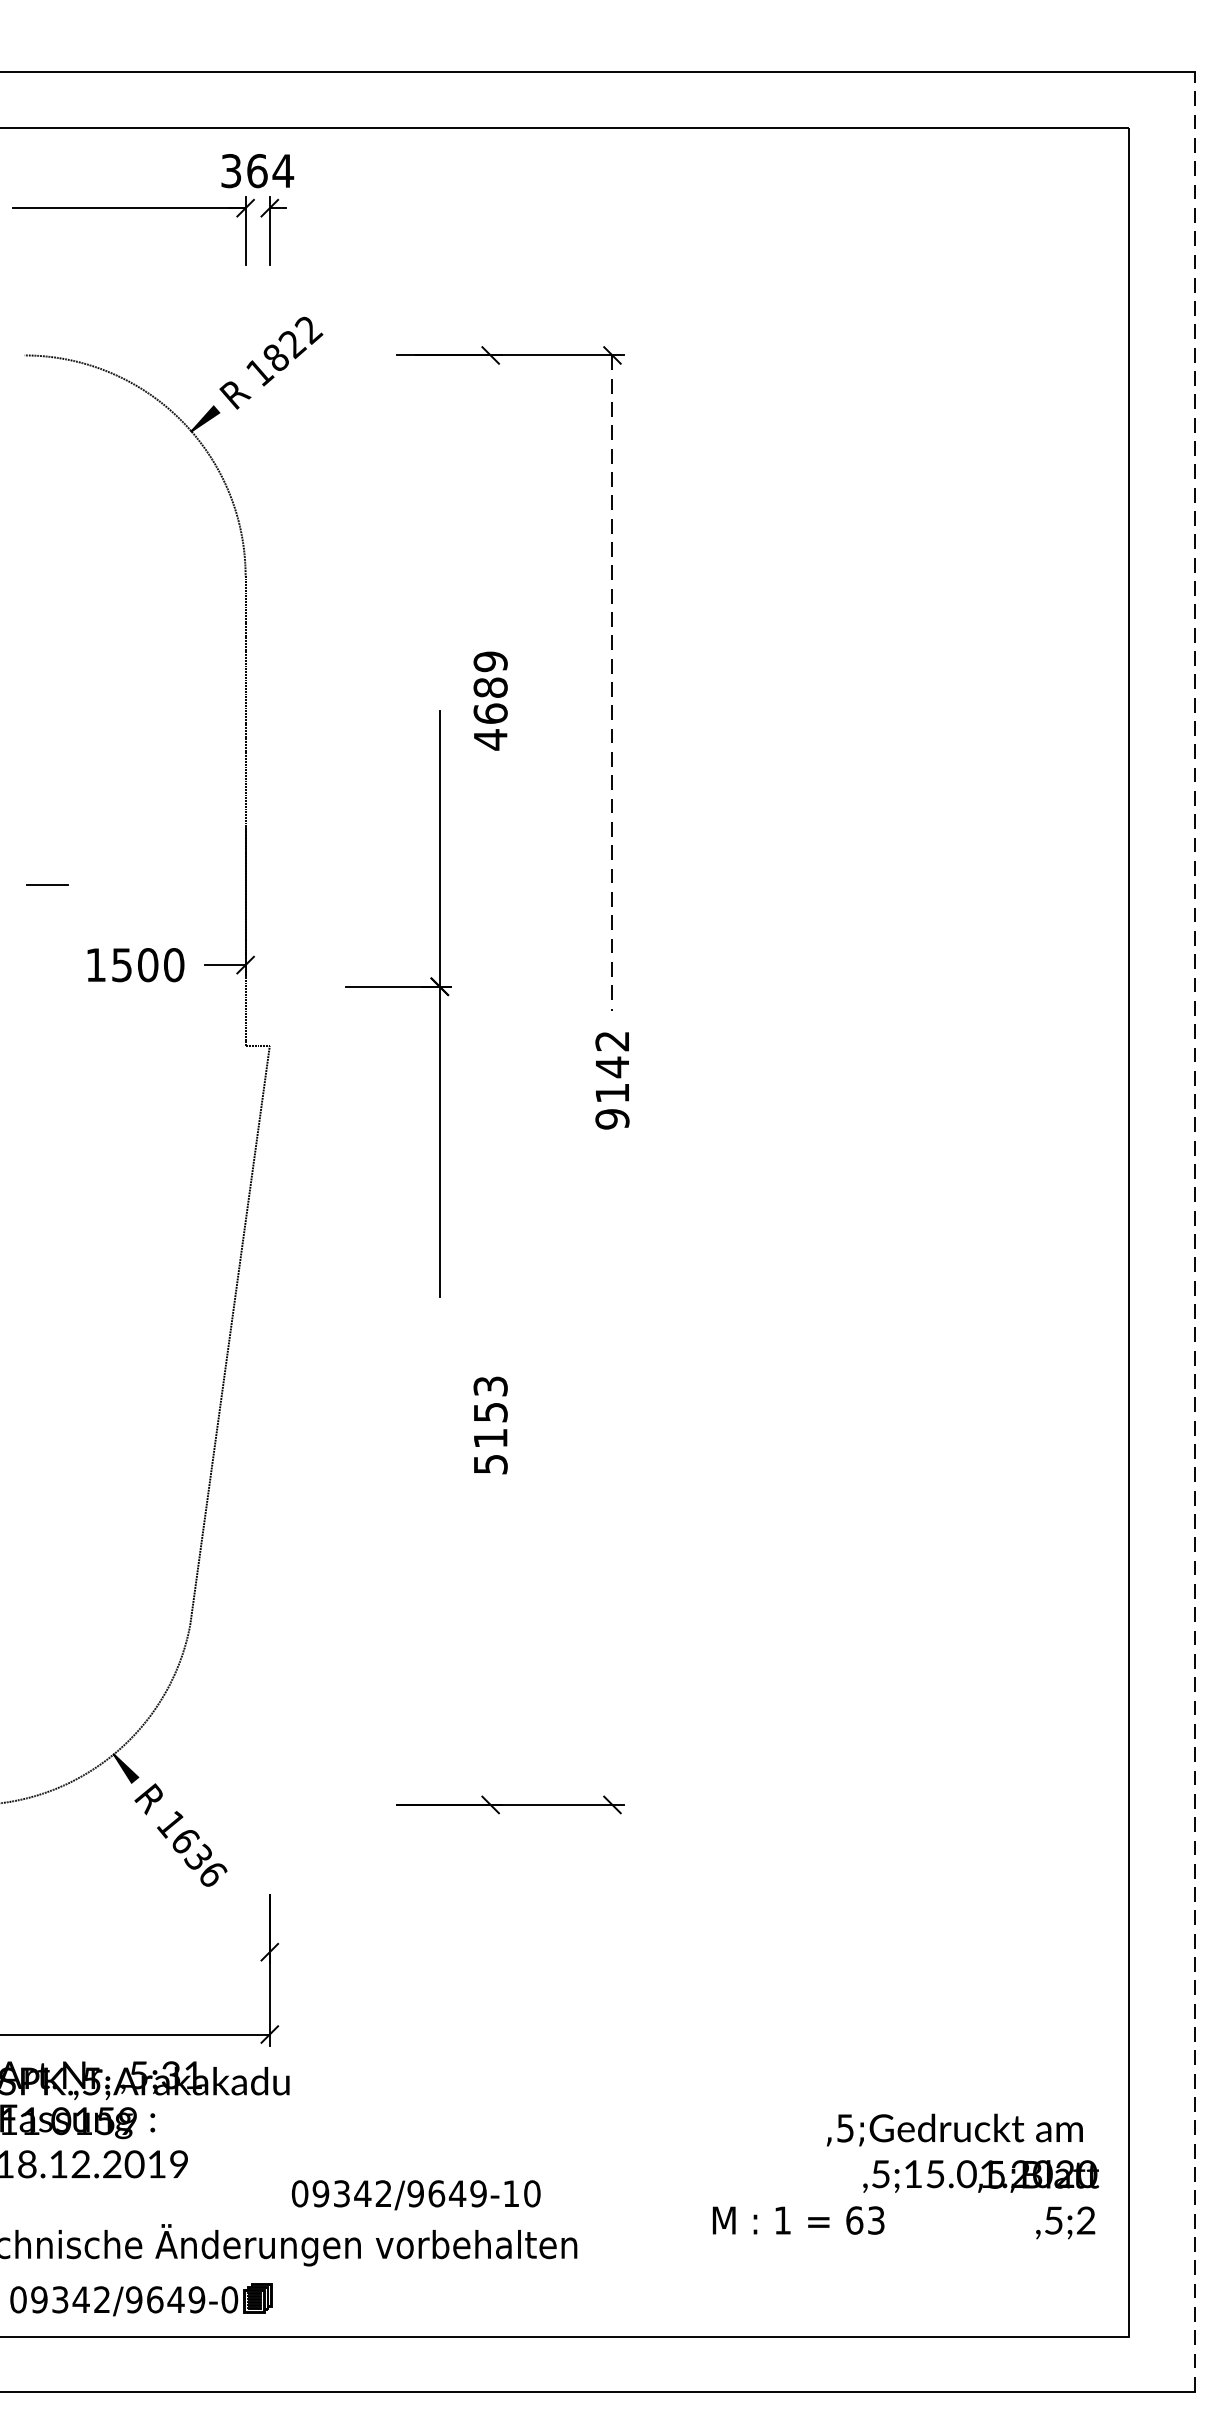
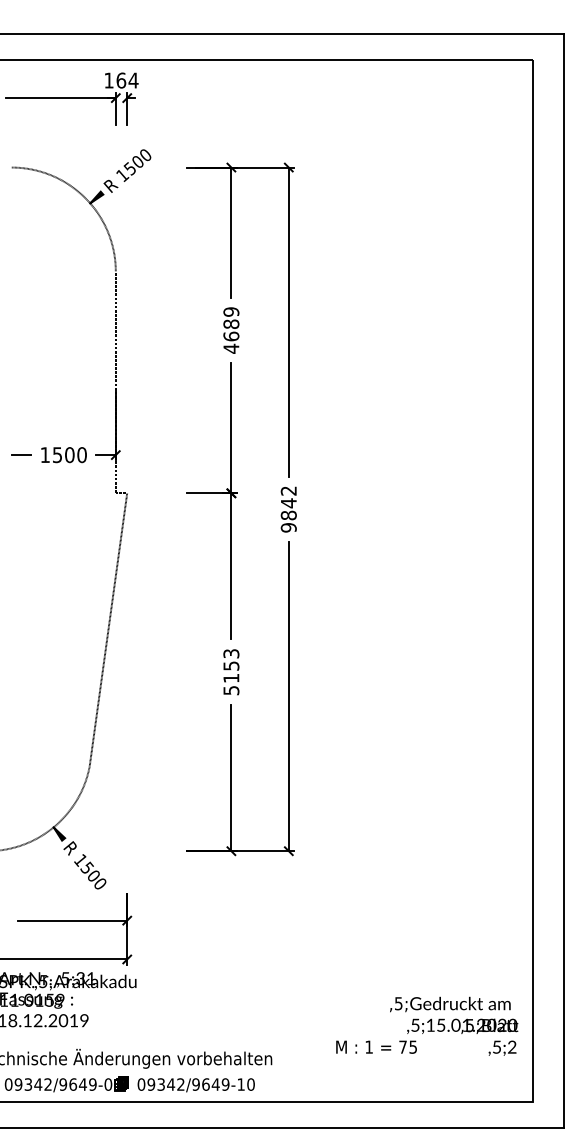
text: (230, 170) -> (108, 80), 364 -> 164
text: (291, 344) -> (137, 162), 1822 -> 1500
line: (490, 493) -> (231, 232), added
line: (611, 683) -> (288, 322), dashed -> solid
line: (47, 883) -> (21, 454), moved
part: (397, 987) -> (211, 493), moved
text: (611, 1093) -> (288, 515), 9142 -> 9842
line: (1194, 1233) -> (563, 581), dashed -> solid
line: (611, 1476) -> (288, 696), added
line: (490, 1648) -> (231, 777), added
text: (198, 1856) -> (93, 875), 1636 -> 1500
line: (153, 1951) -> (72, 920), added
text: (414, 2195) -> (195, 1085), moved
text: (866, 2219) -> (408, 1046), 63 -> 75

